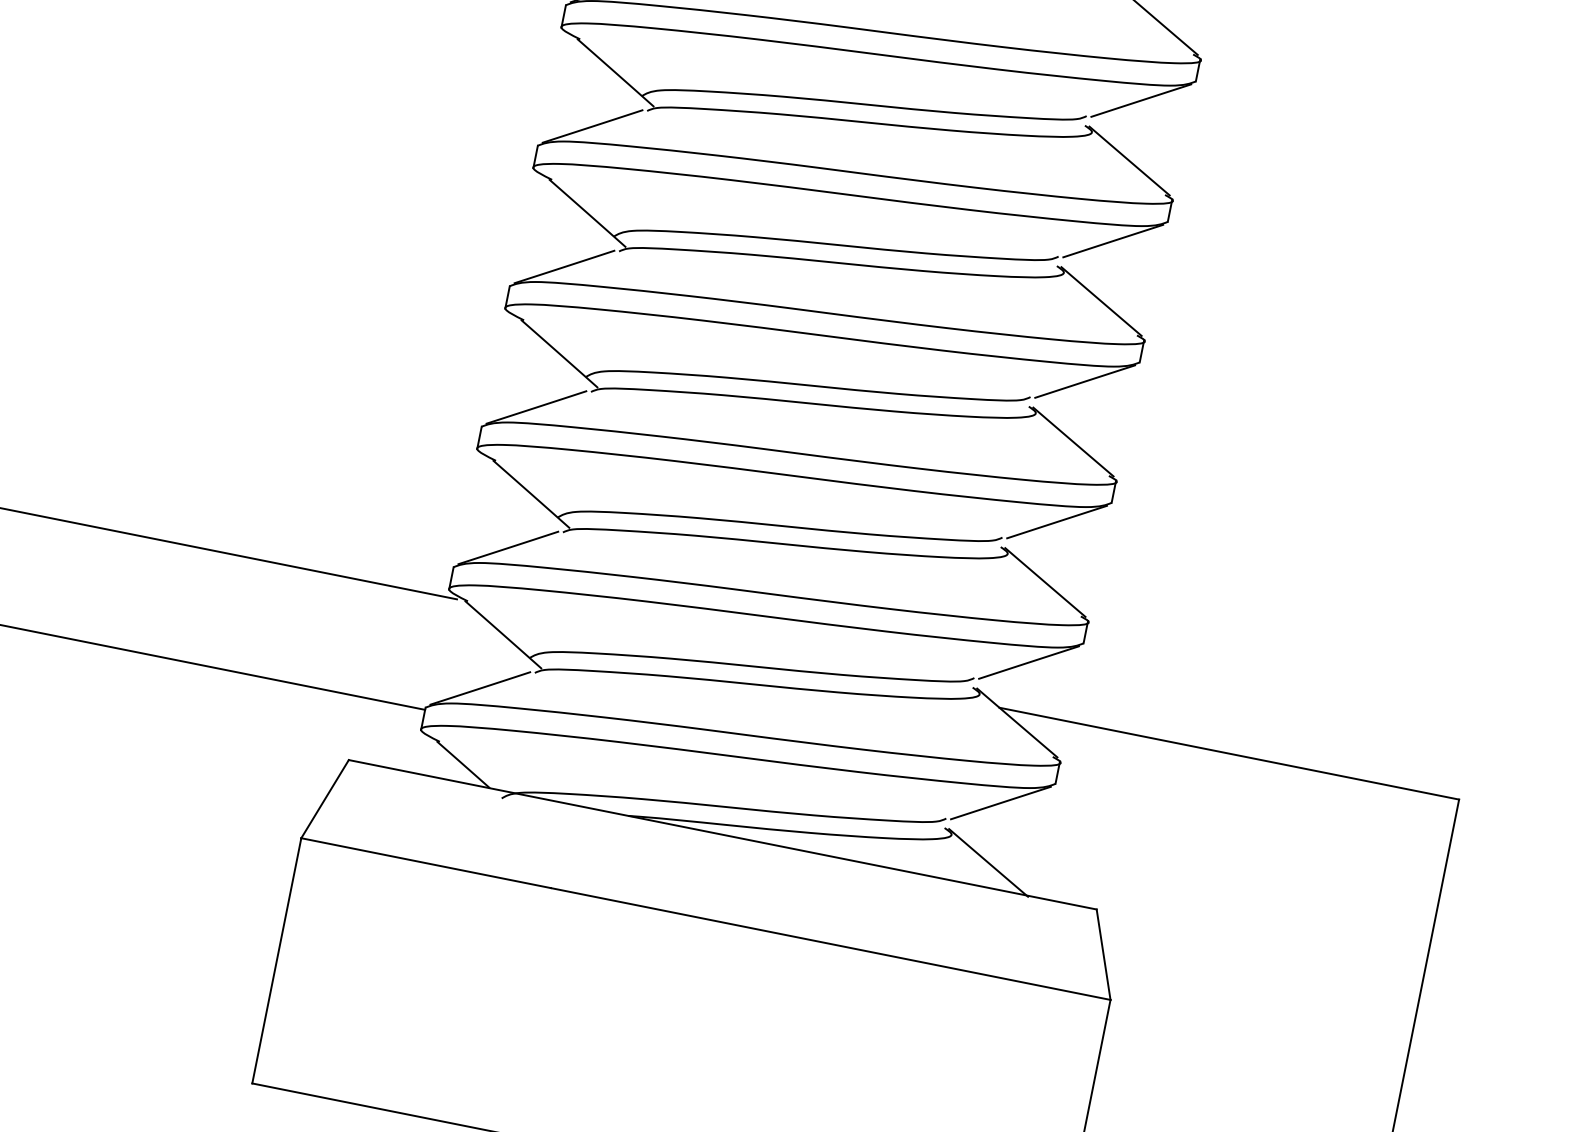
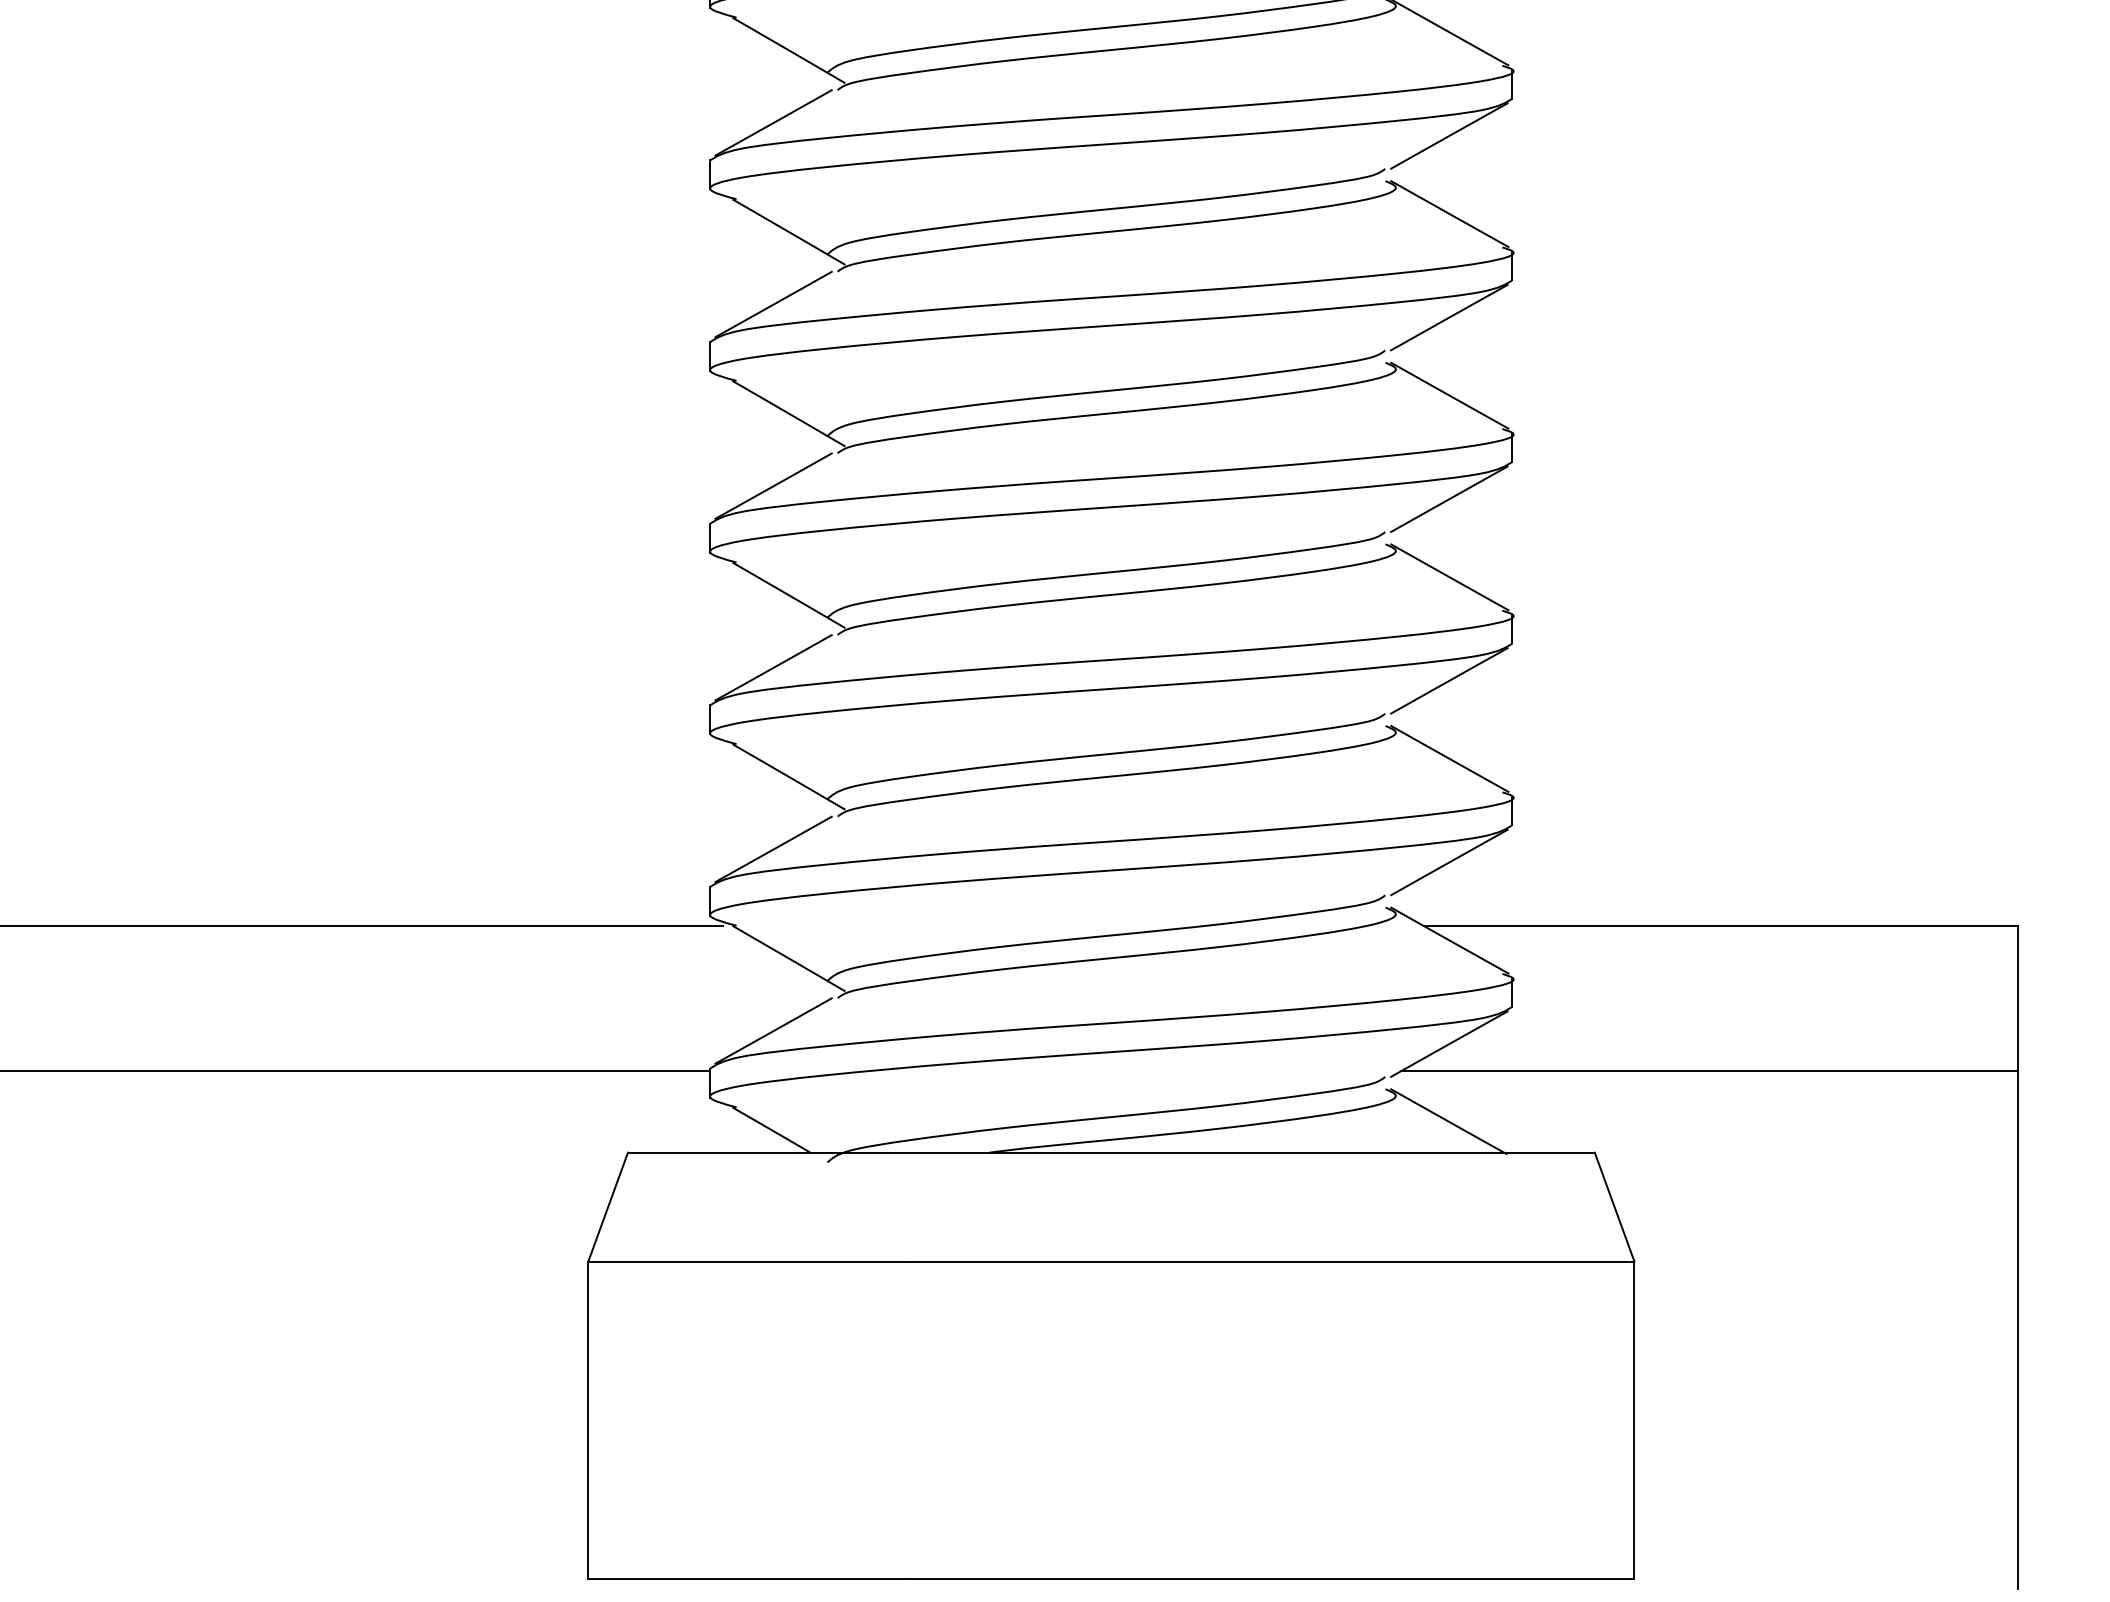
line: (1197, 864) -> (1709, 1071), added

